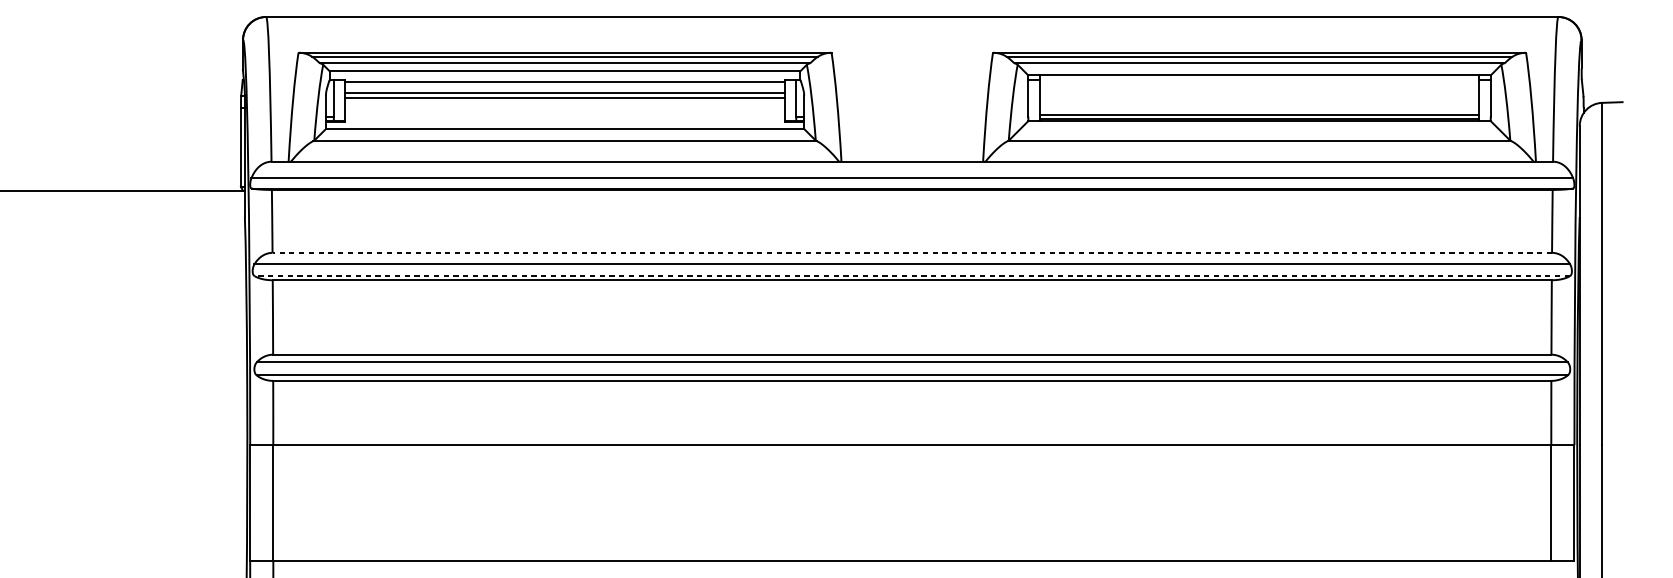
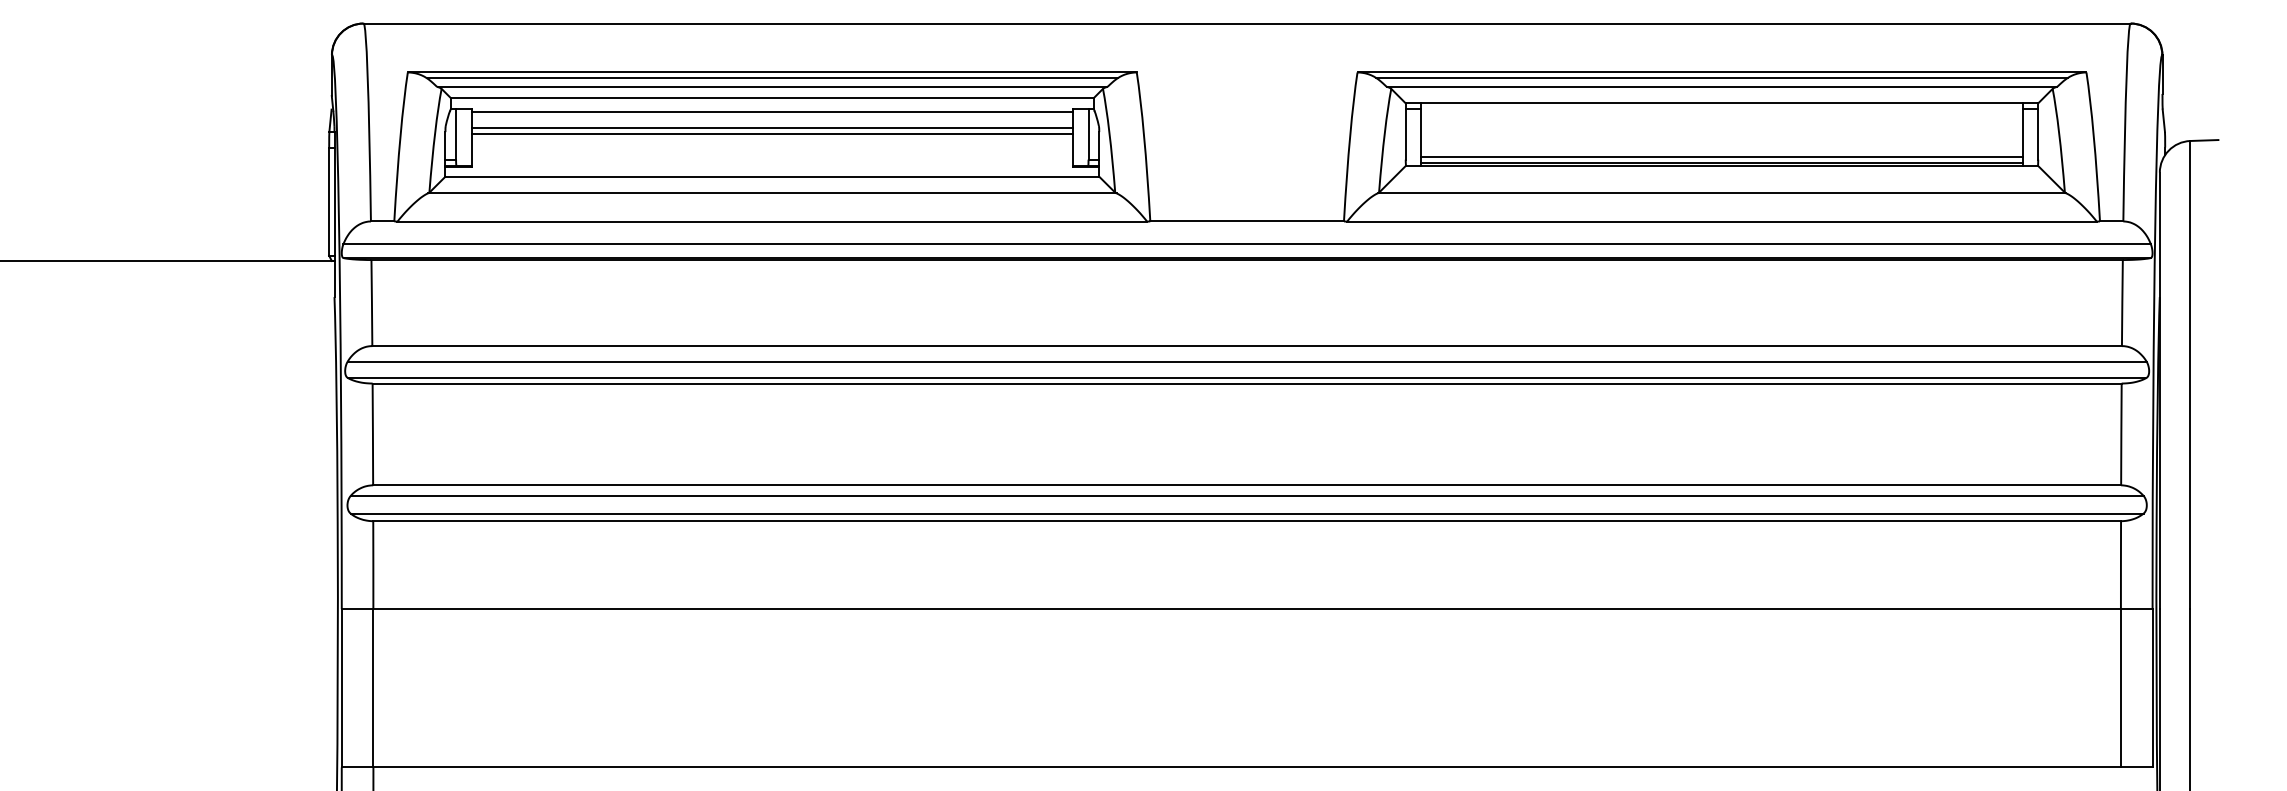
line: (912, 253) -> (1247, 346), dashed -> solid
line: (911, 275) -> (1246, 377), dashed -> solid

